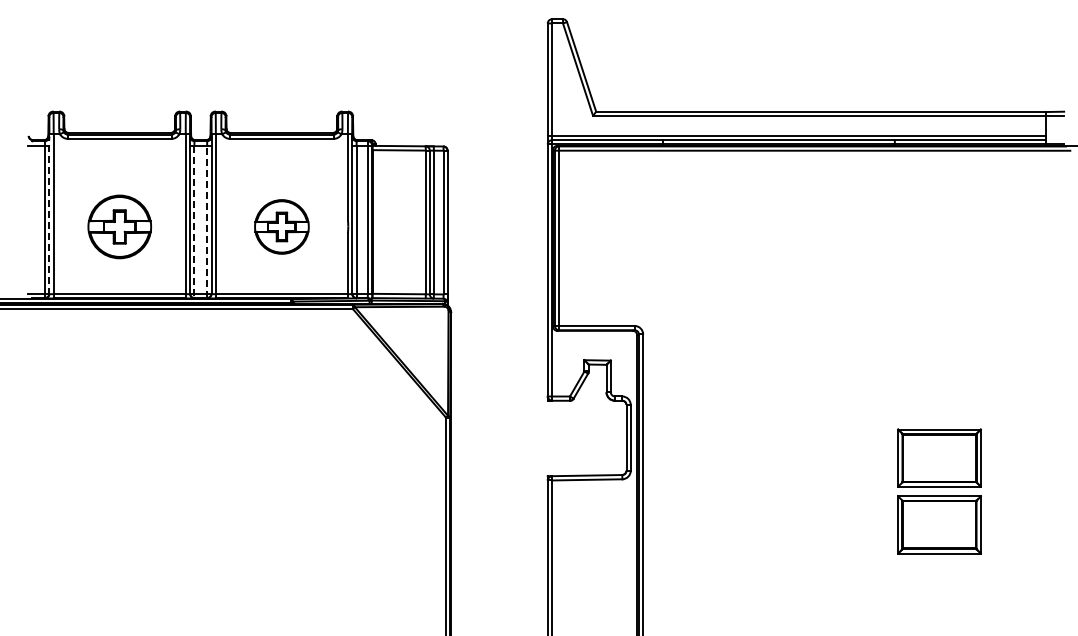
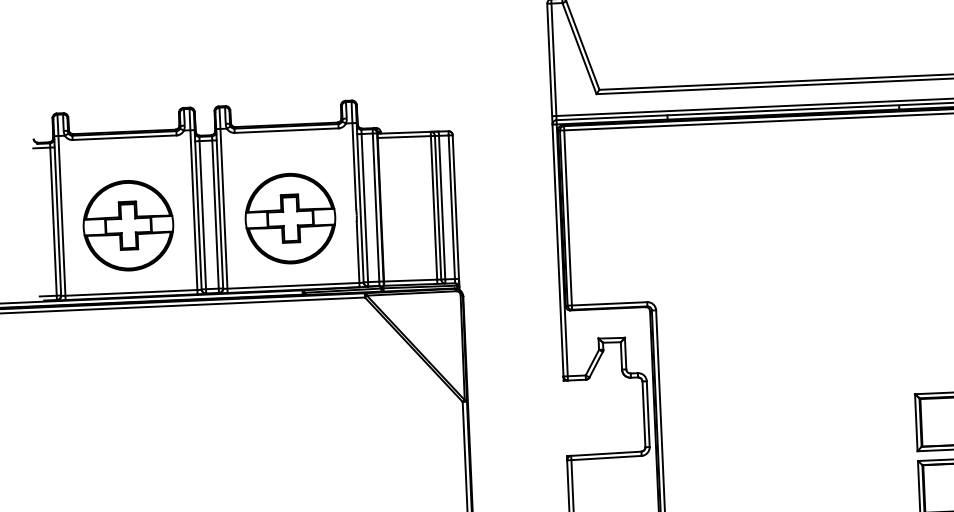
line: (49, 214) -> (57, 216), dashed -> solid
line: (207, 221) -> (215, 216), dashed -> solid
line: (194, 222) -> (202, 218), dashed -> solid
part: (119, 226) -> (128, 225), size x1.43
part: (281, 226) -> (290, 218), size x1.67

